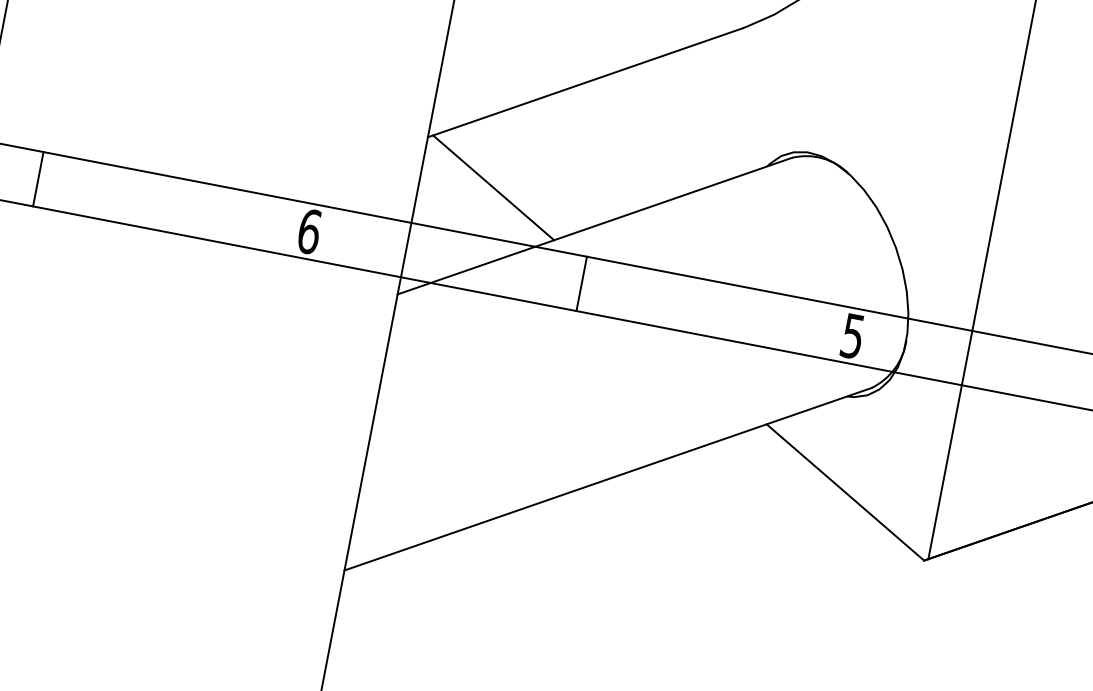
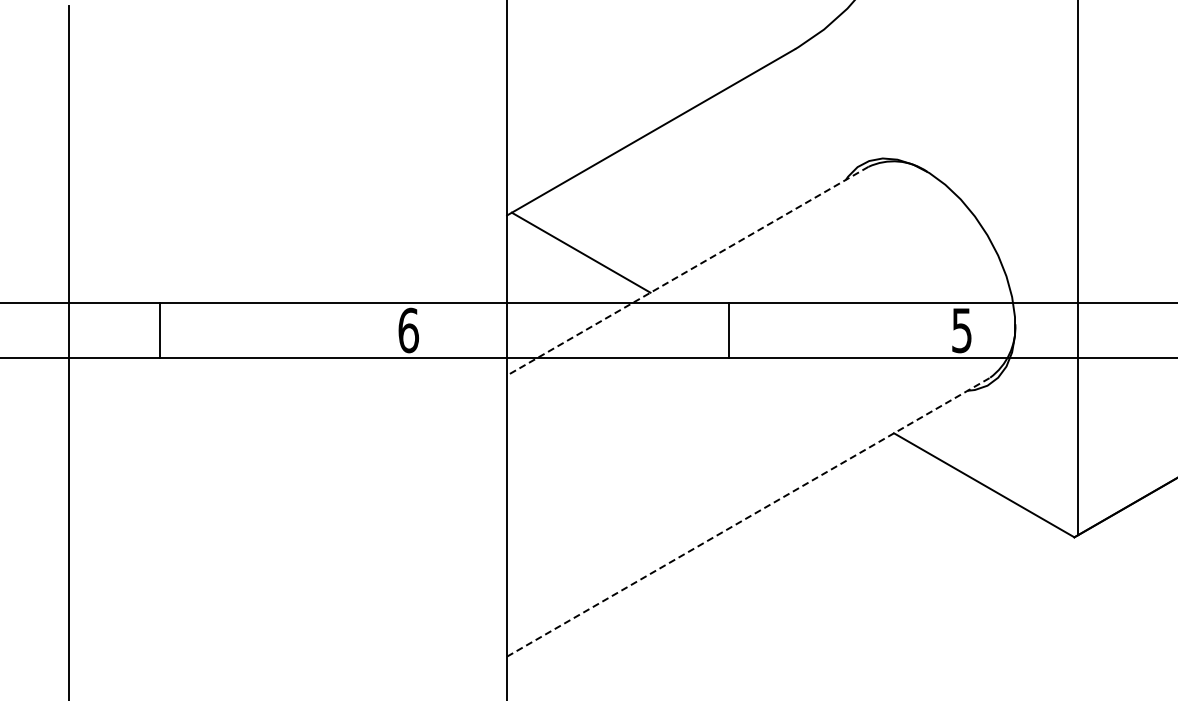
line: (38, 179) -> (160, 330), moved
line: (594, 226) -> (687, 271), solid -> dashed
line: (581, 283) -> (728, 330), moved
line: (607, 479) -> (748, 517), solid -> dashed

